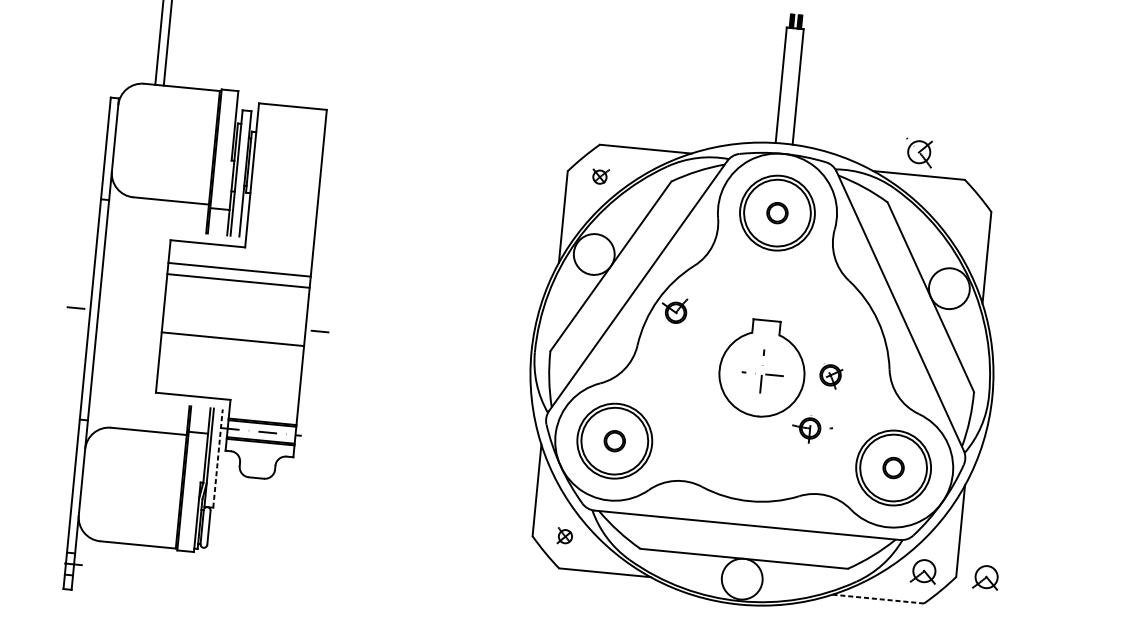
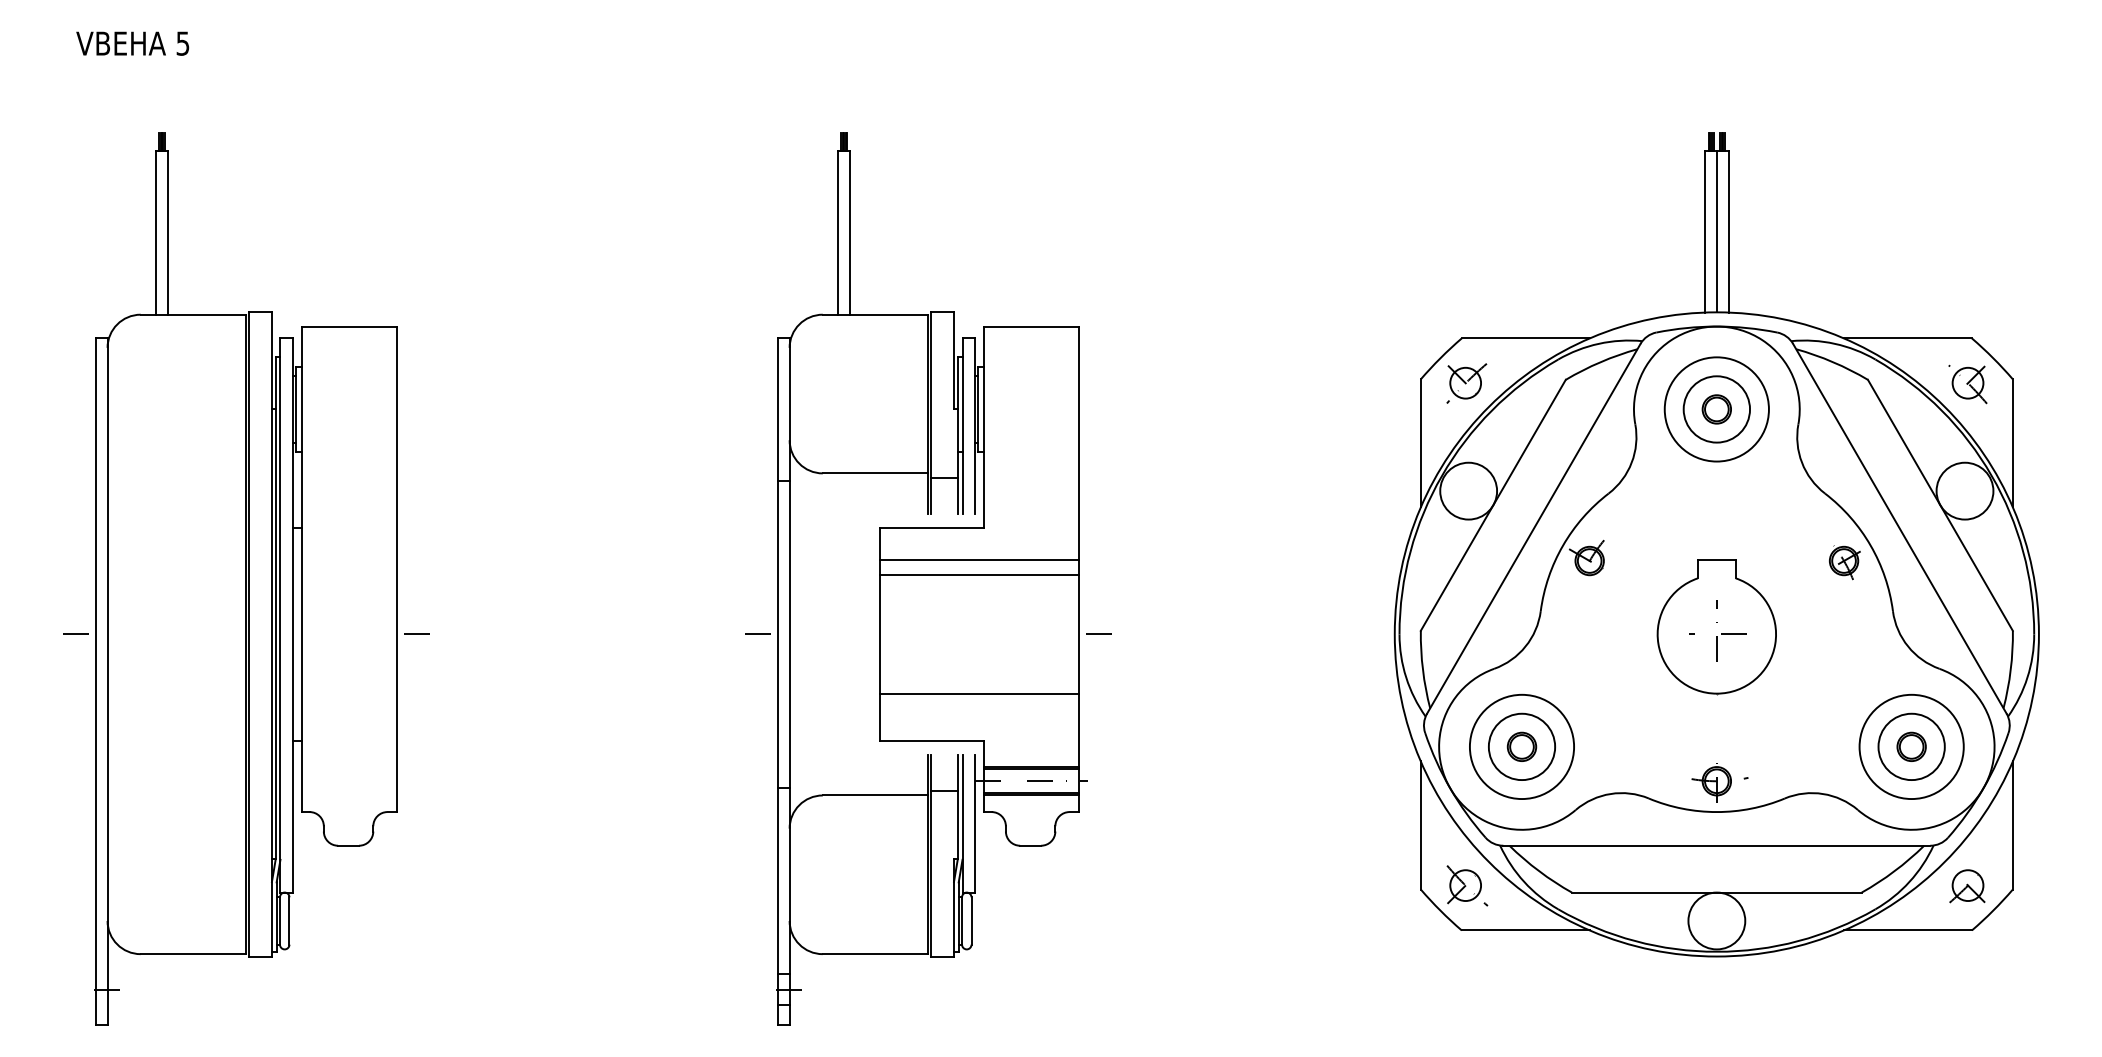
line: (789, 85) -> (1716, 231), added
part: (918, 153) -> (1967, 384), moved
part: (600, 177) -> (1466, 383), size x1.67
circle: (777, 213) -> (1716, 409), size x0.71
line: (232, 339) -> (979, 693), moved
part: (830, 376) -> (1844, 562), moved
part: (811, 429) -> (1719, 782), moved
circle: (614, 440) -> (1521, 746), size x0.71
line: (217, 458) -> (974, 823), dashed -> solid
circle: (893, 467) -> (1911, 746), size x0.71
part: (566, 536) -> (1467, 885), size x1.67
part: (986, 577) -> (2054, 886), removed
line: (877, 599) -> (1907, 930), dashed -> solid

